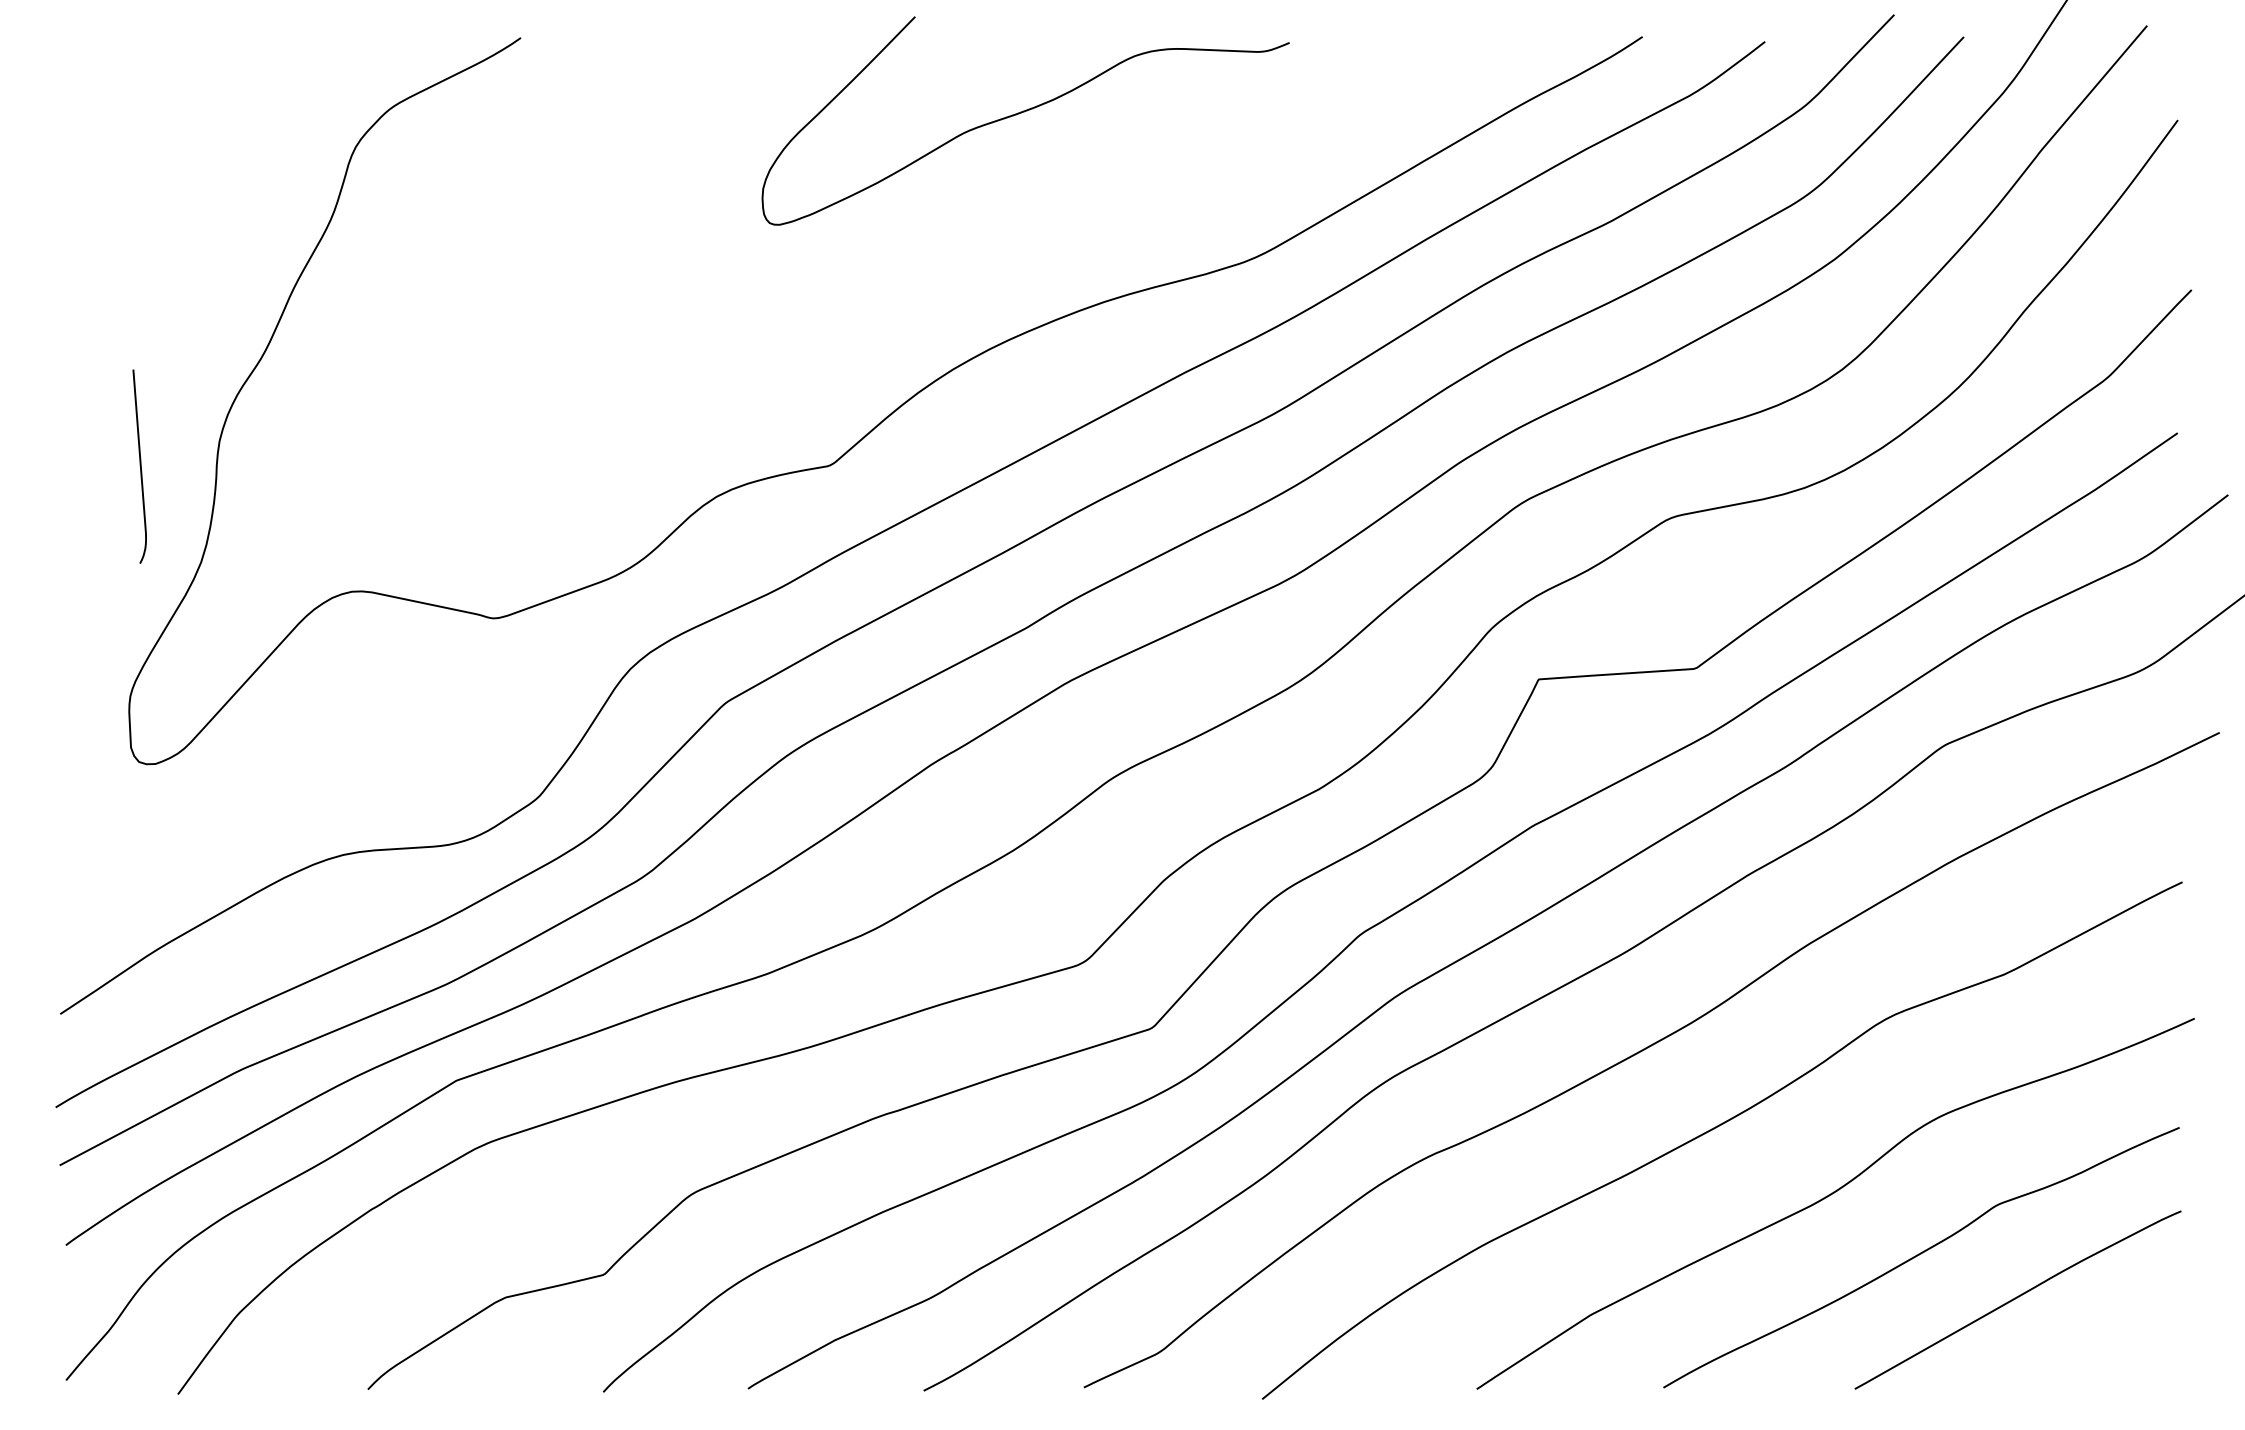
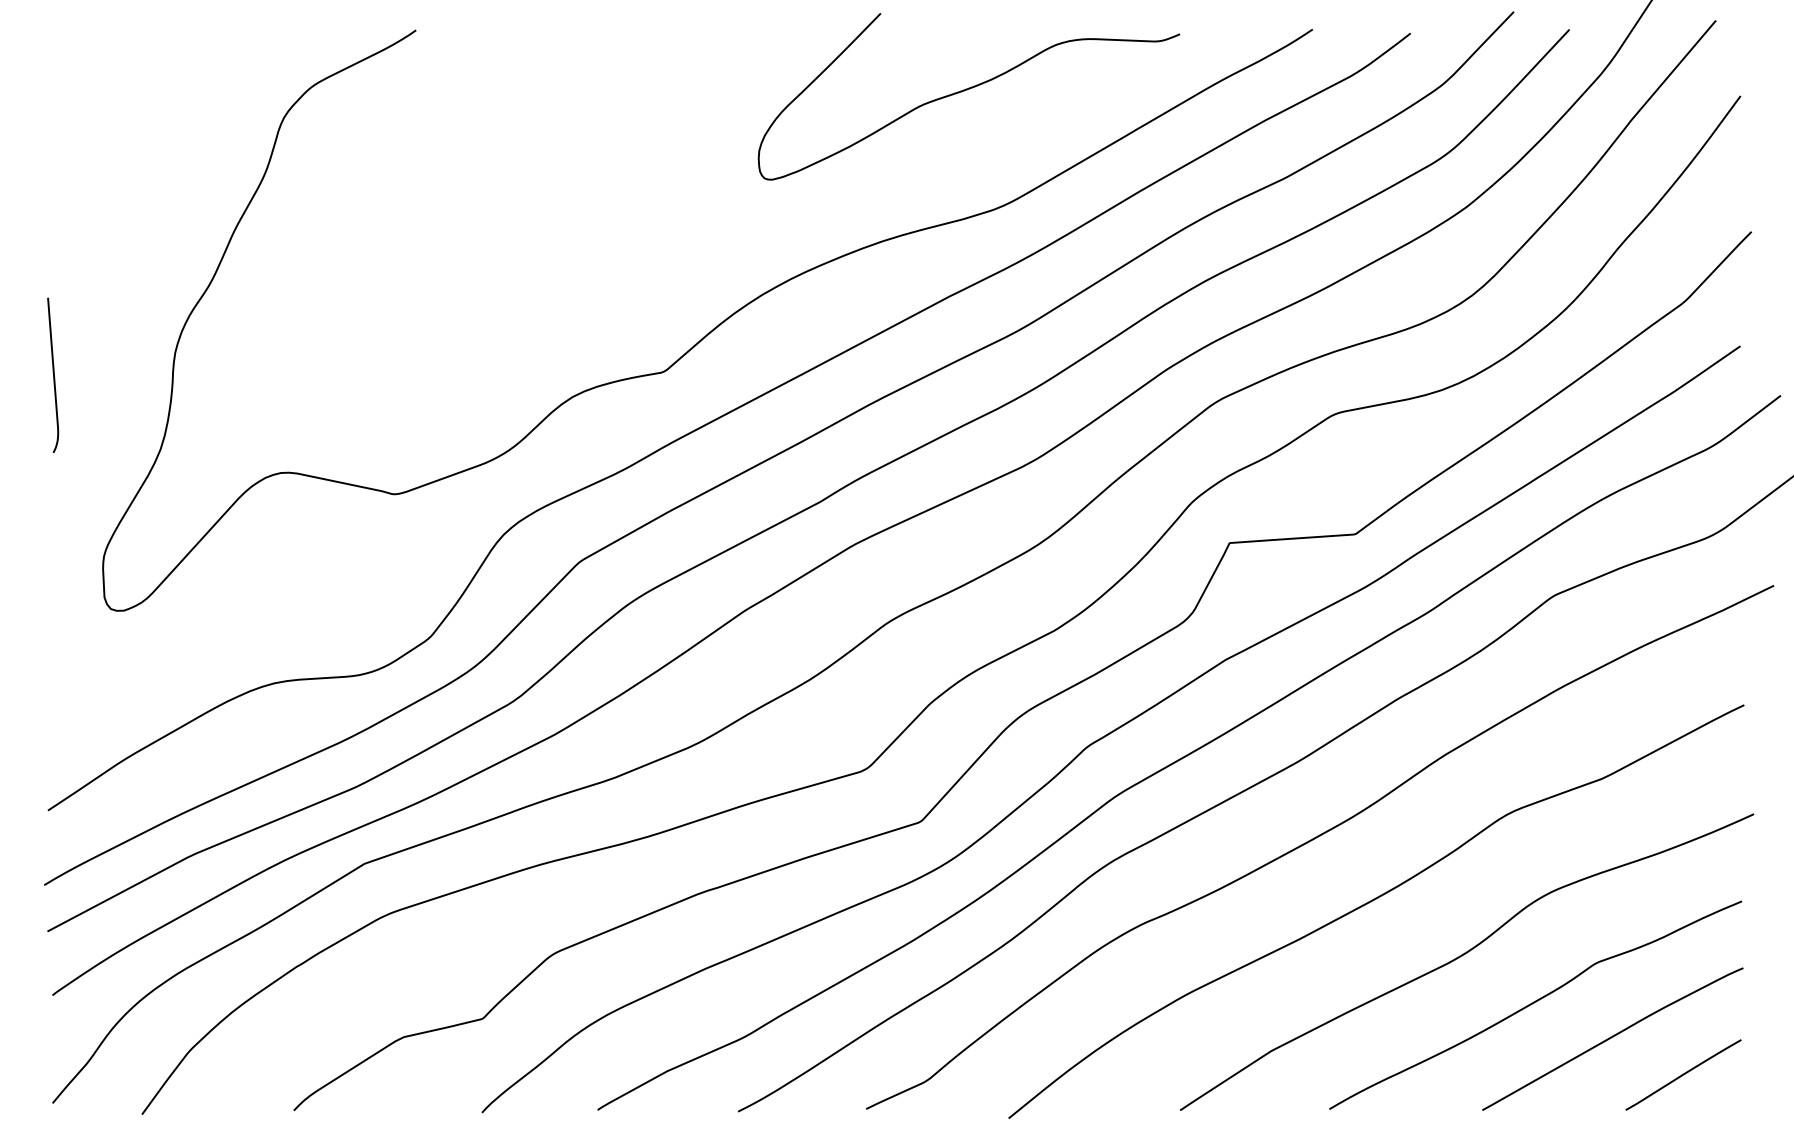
curve: (1024, 112) -> (968, 89), moved
curve: (139, 466) -> (52, 375), moved
curve: (2106, 1344) -> (1683, 1074), added

